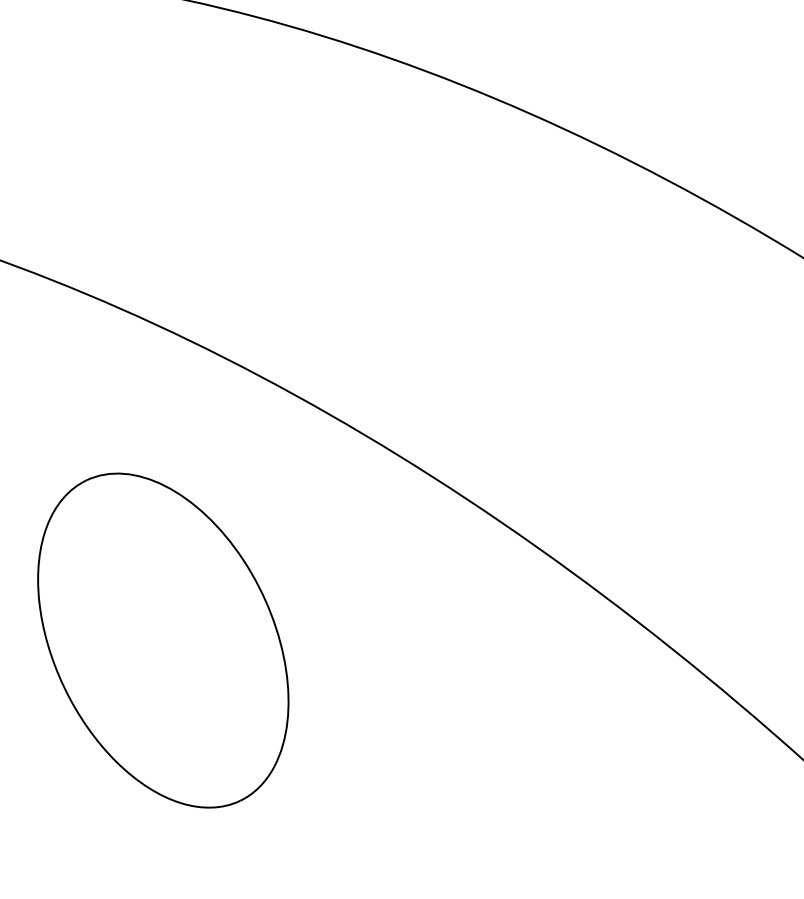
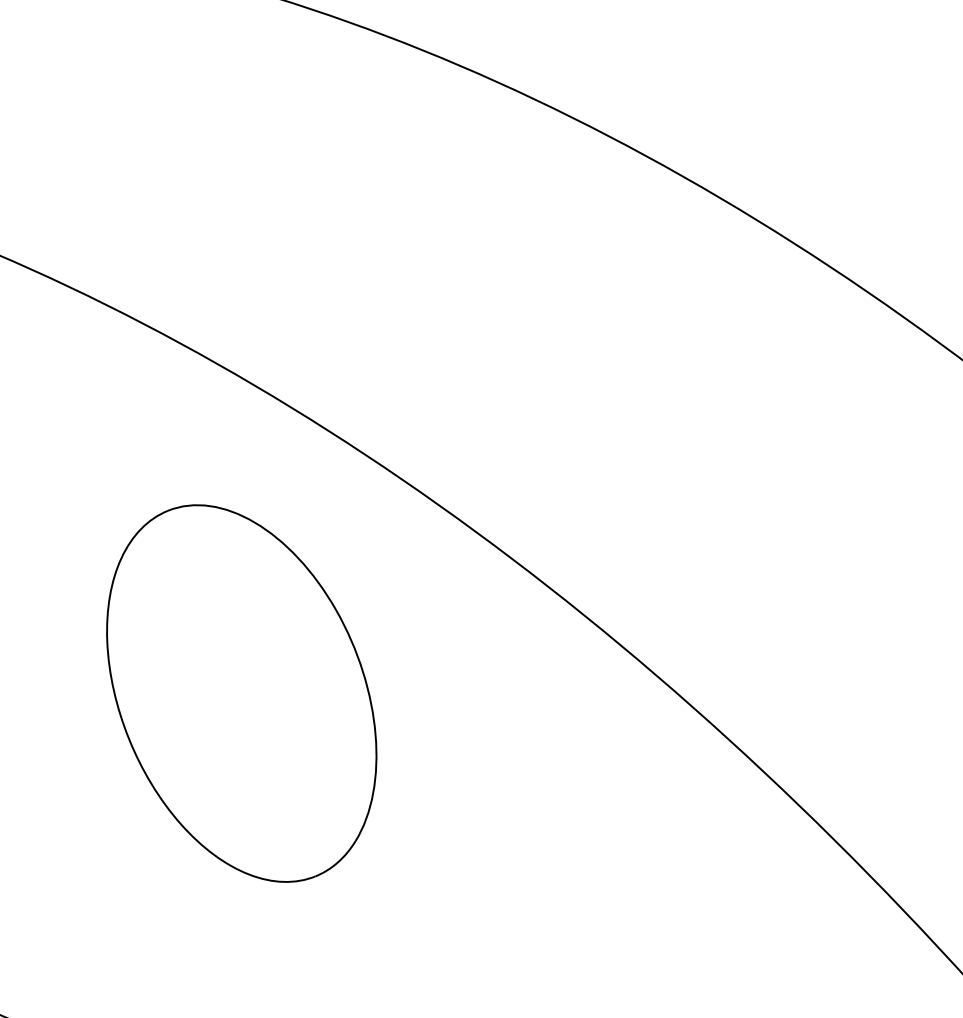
part: (163, 640) -> (241, 693), moved

